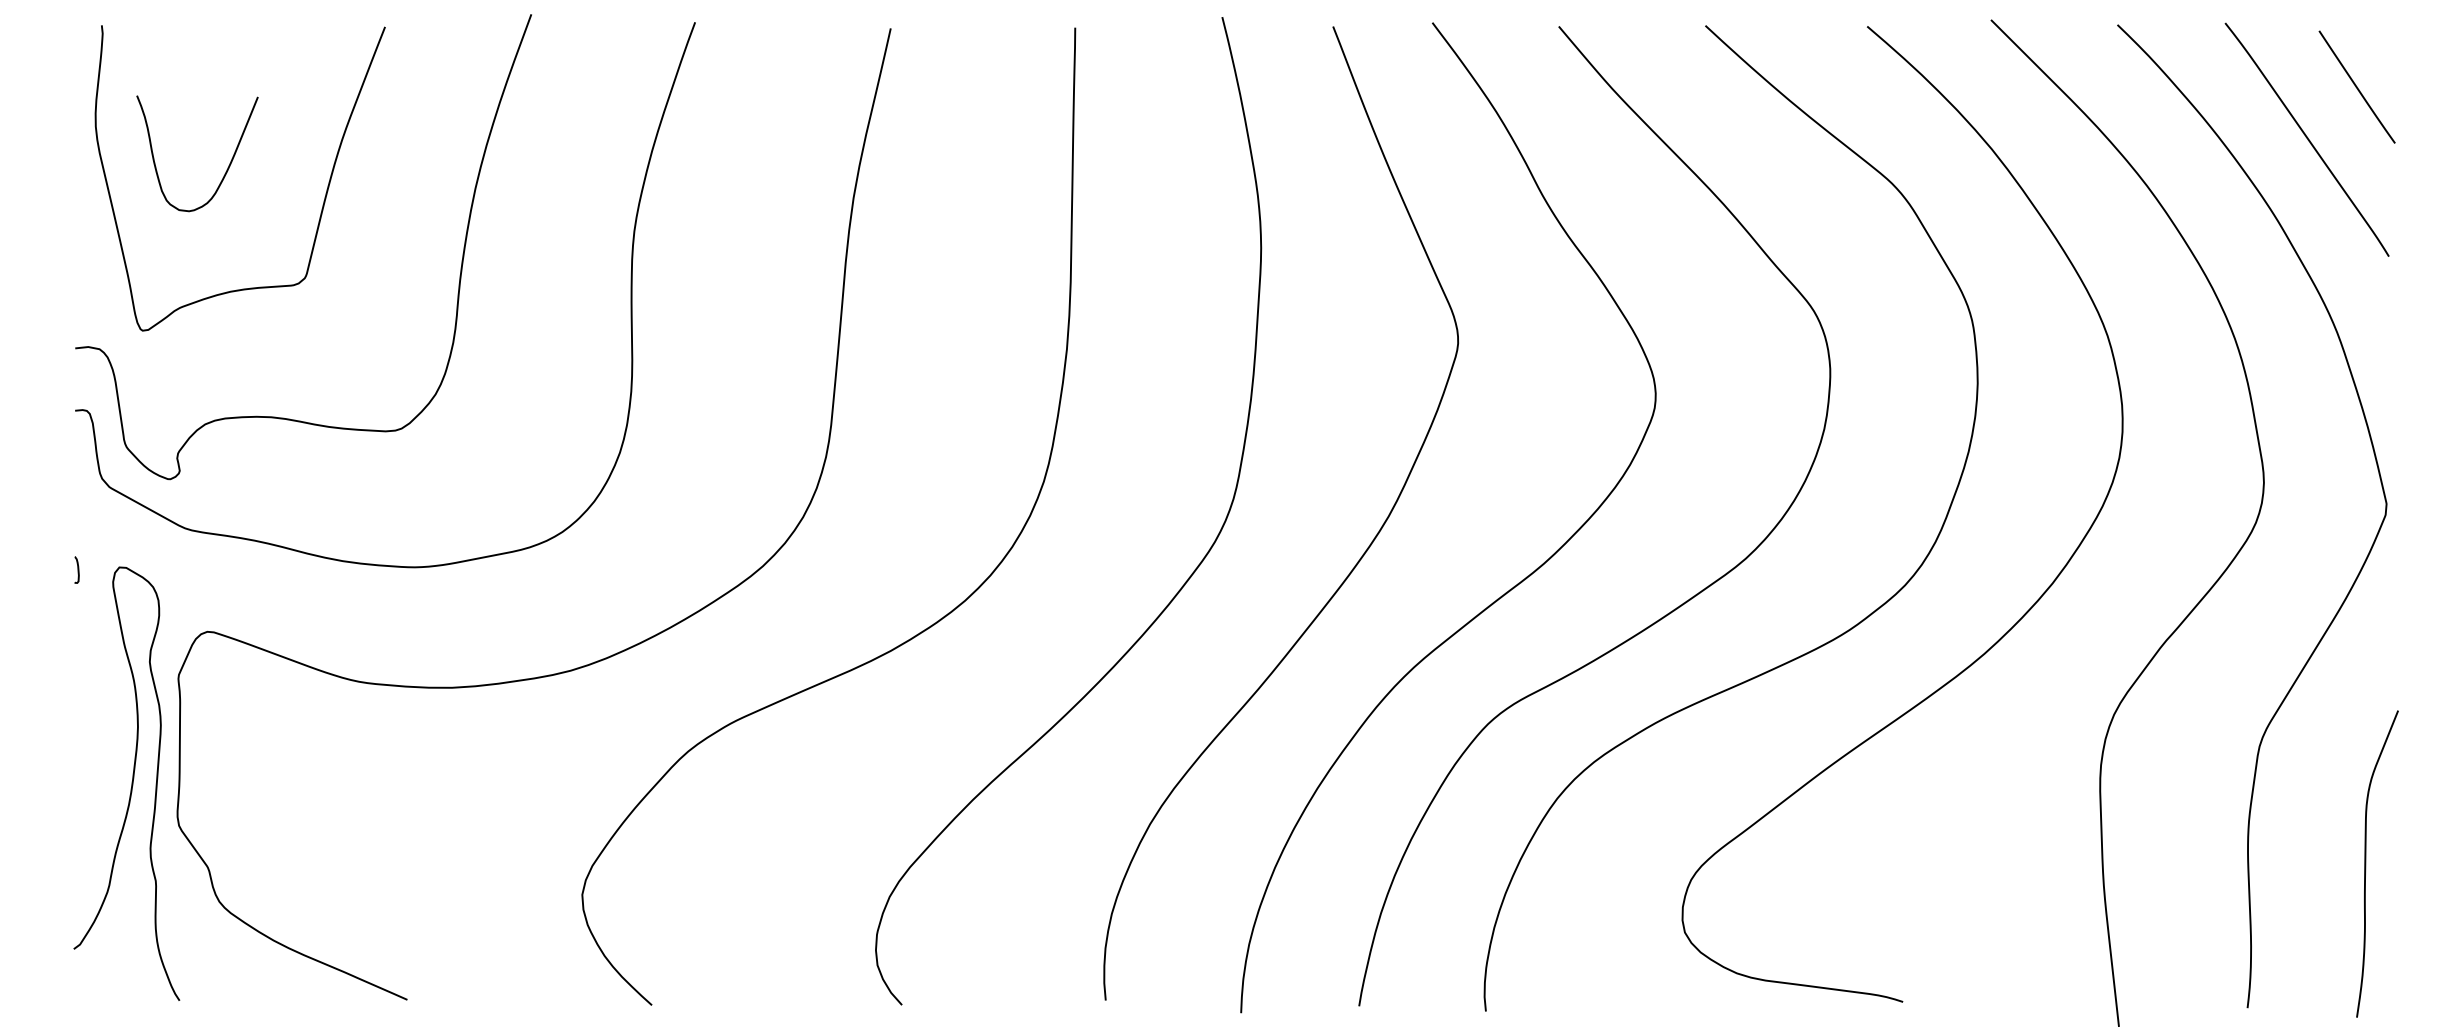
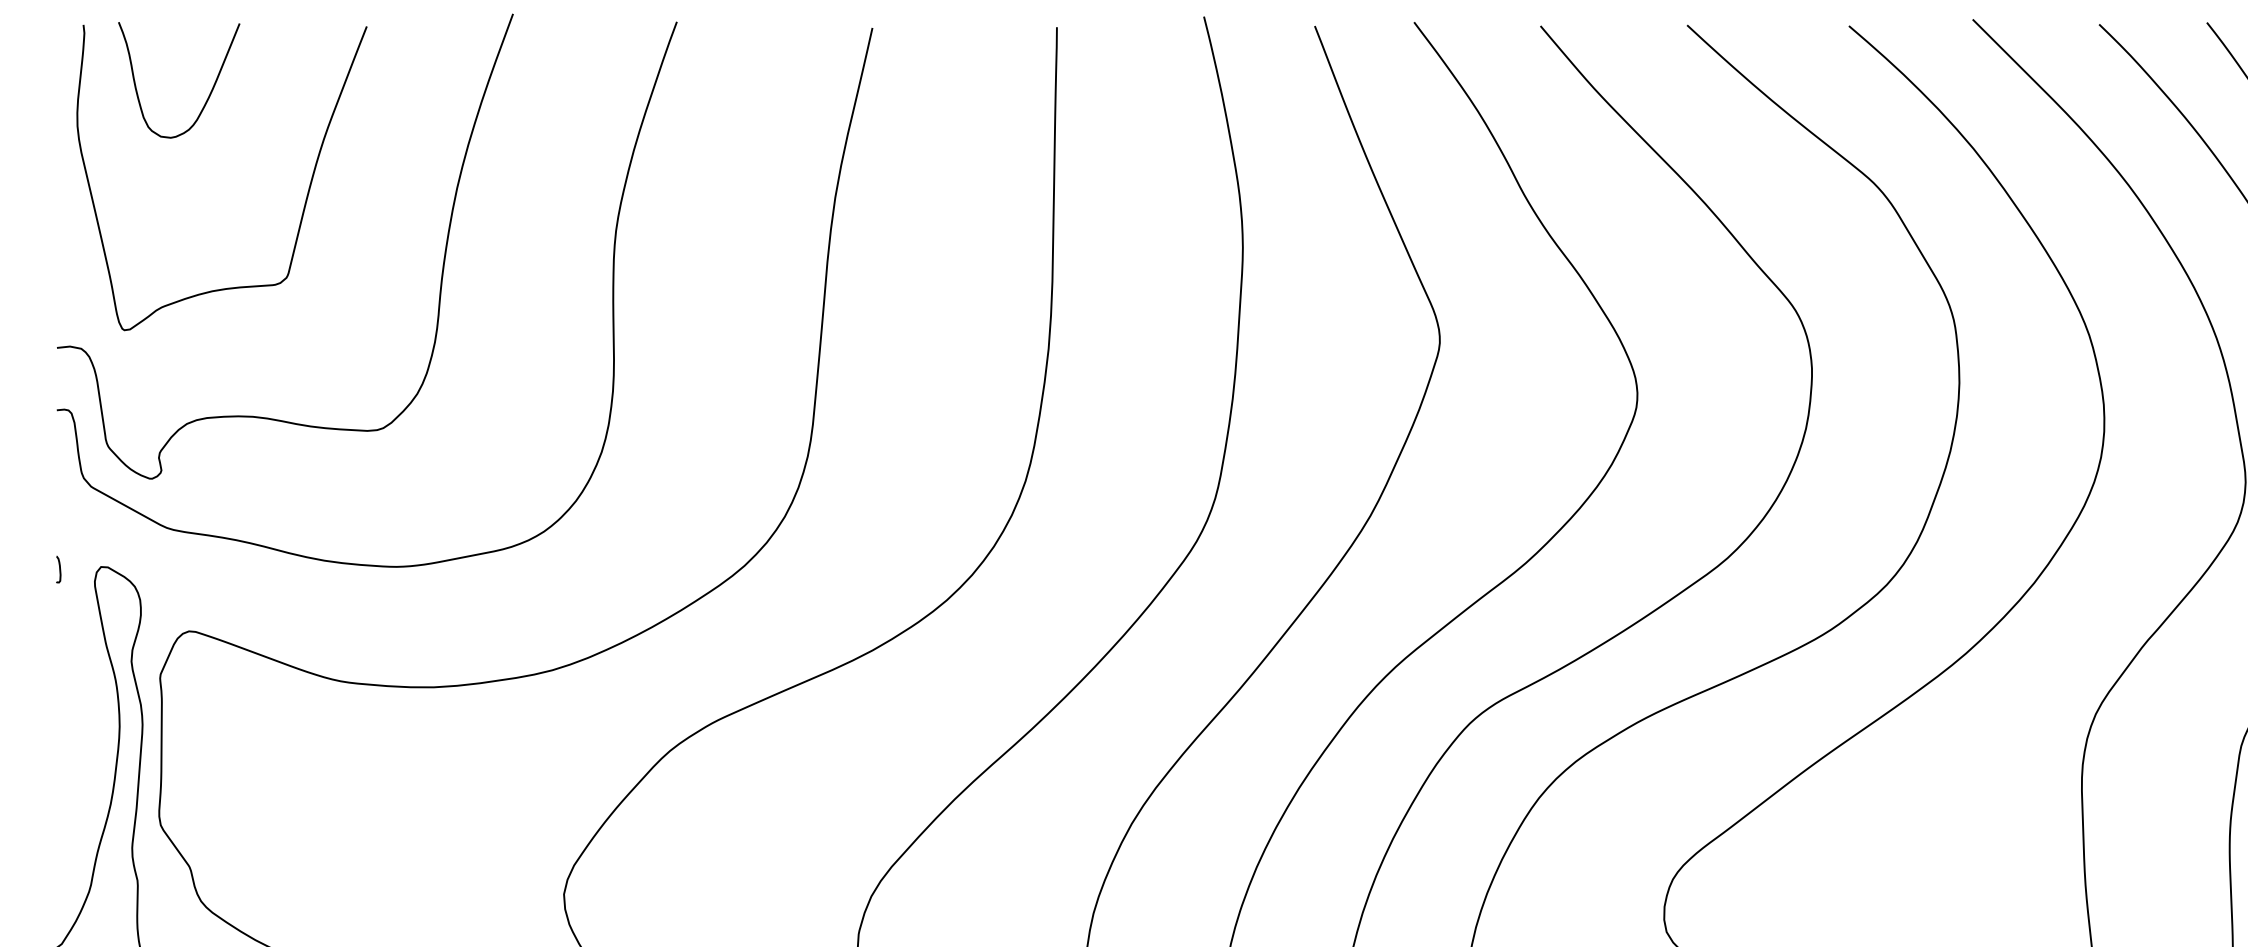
curve: (227, 167) -> (209, 94), moved

